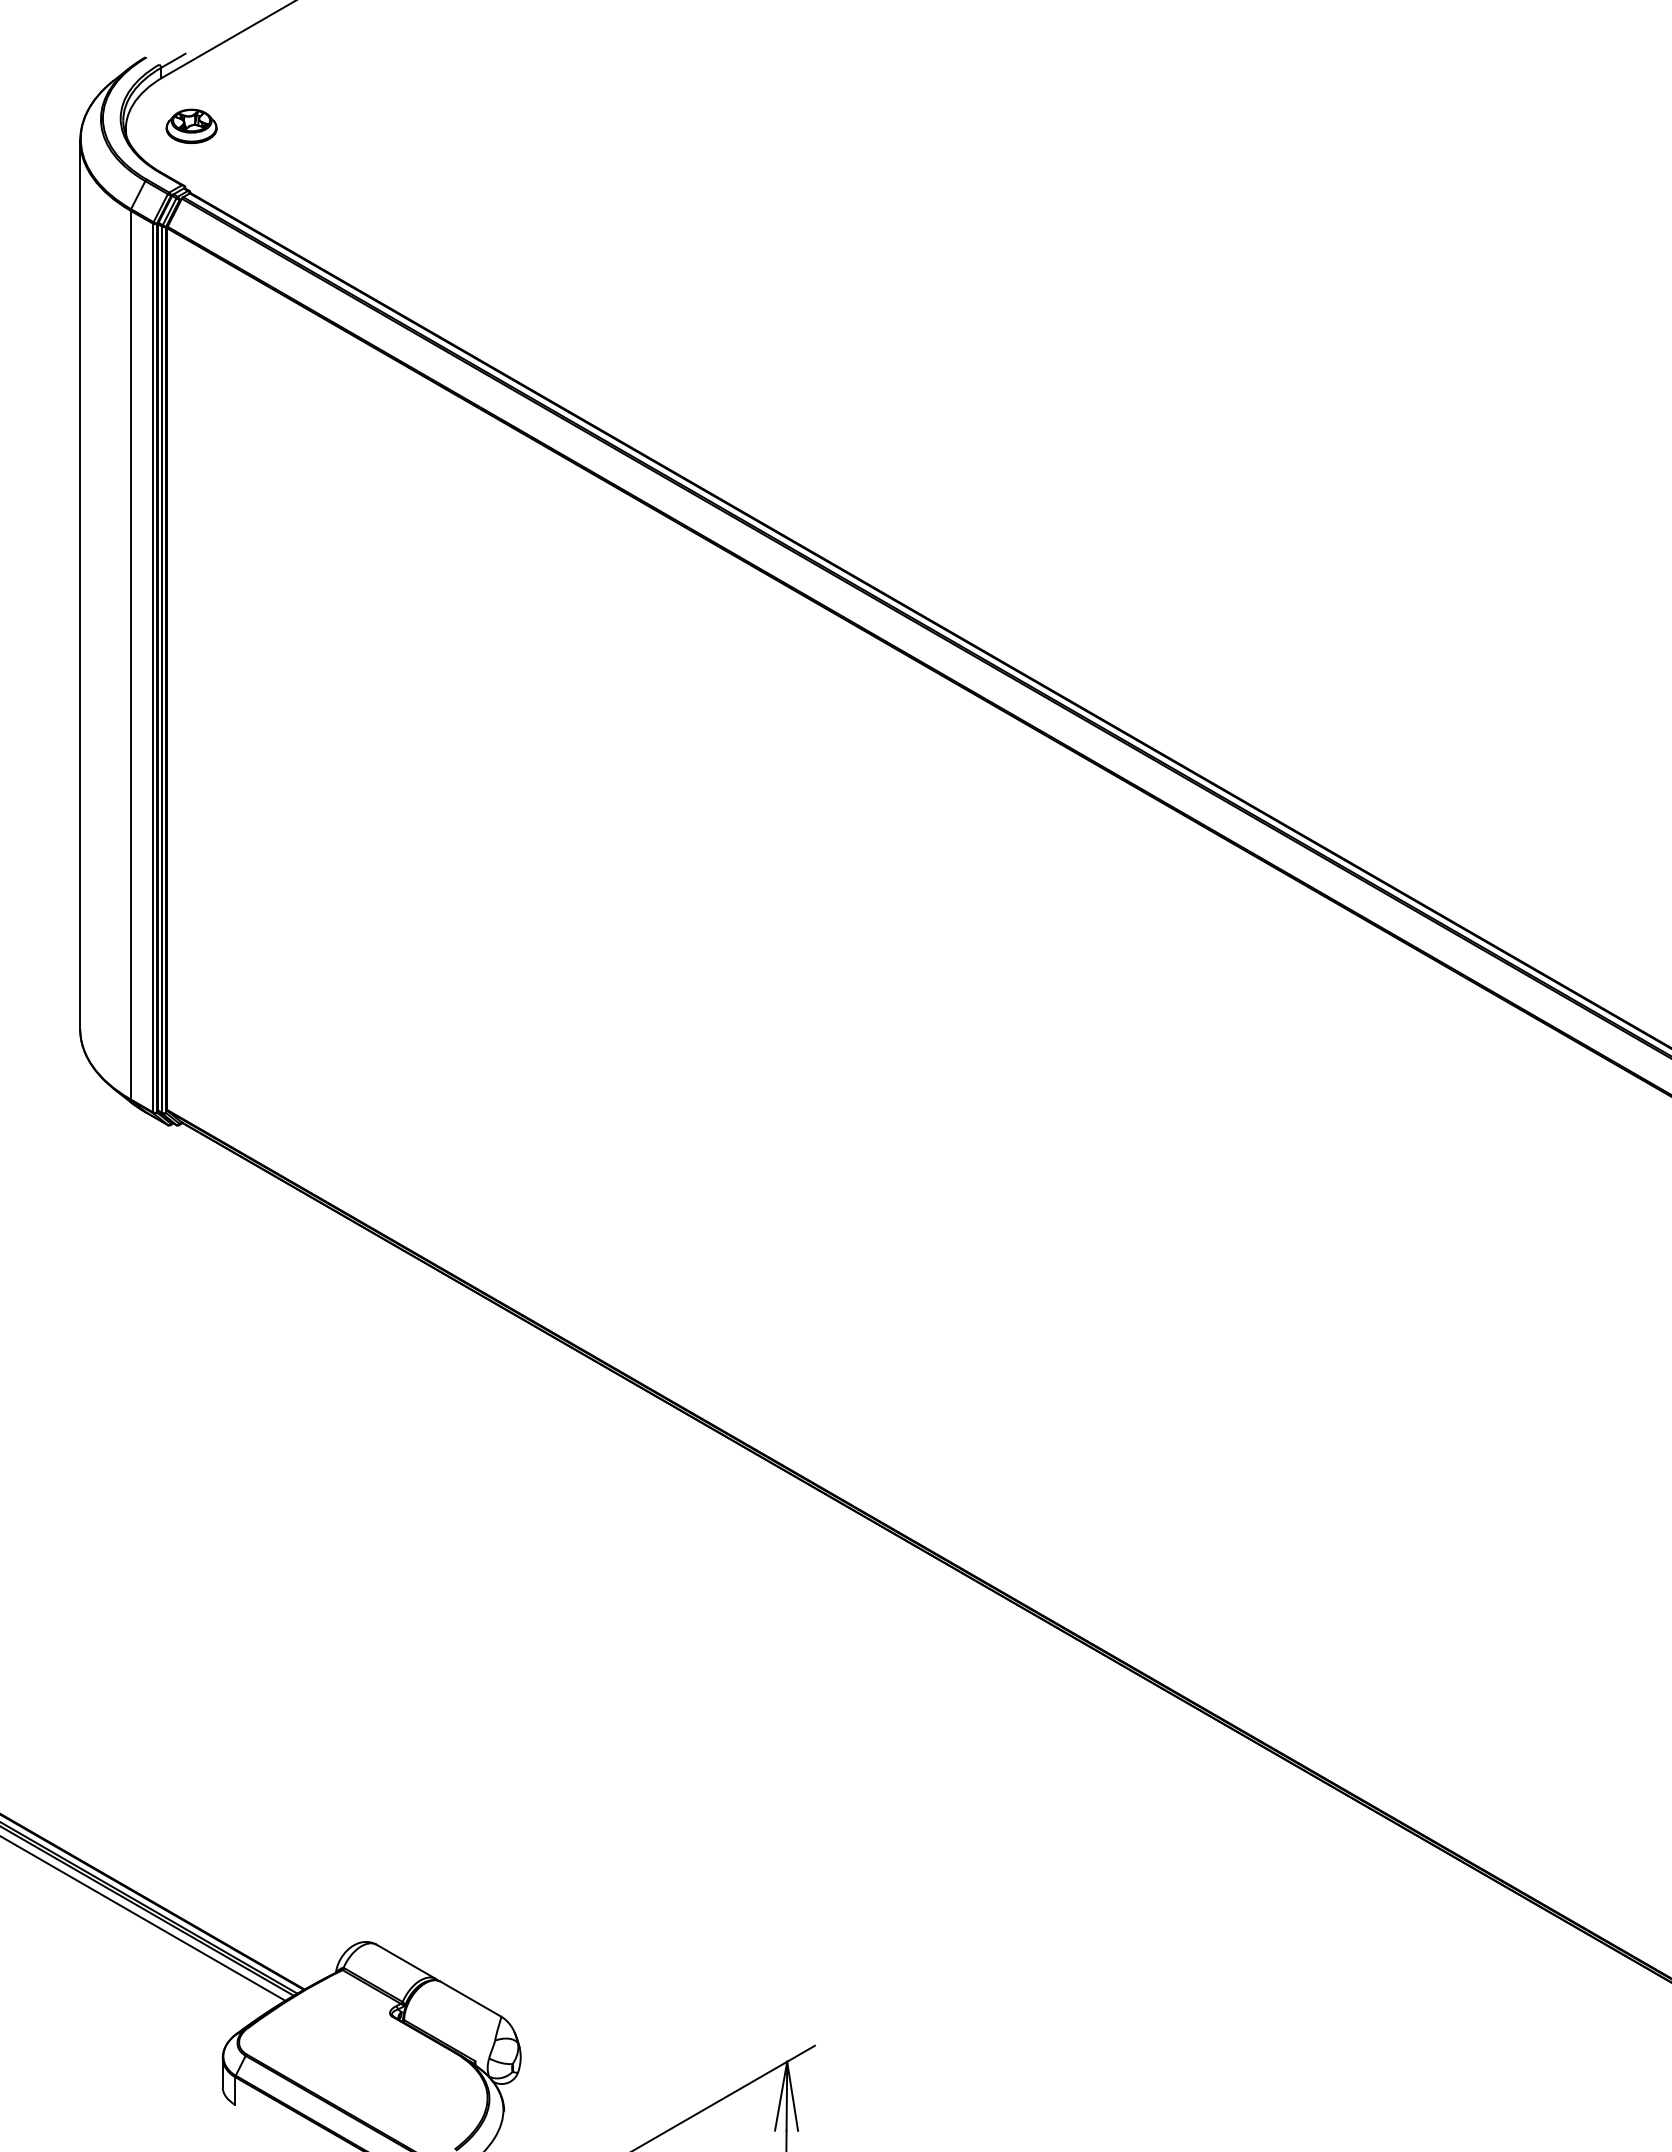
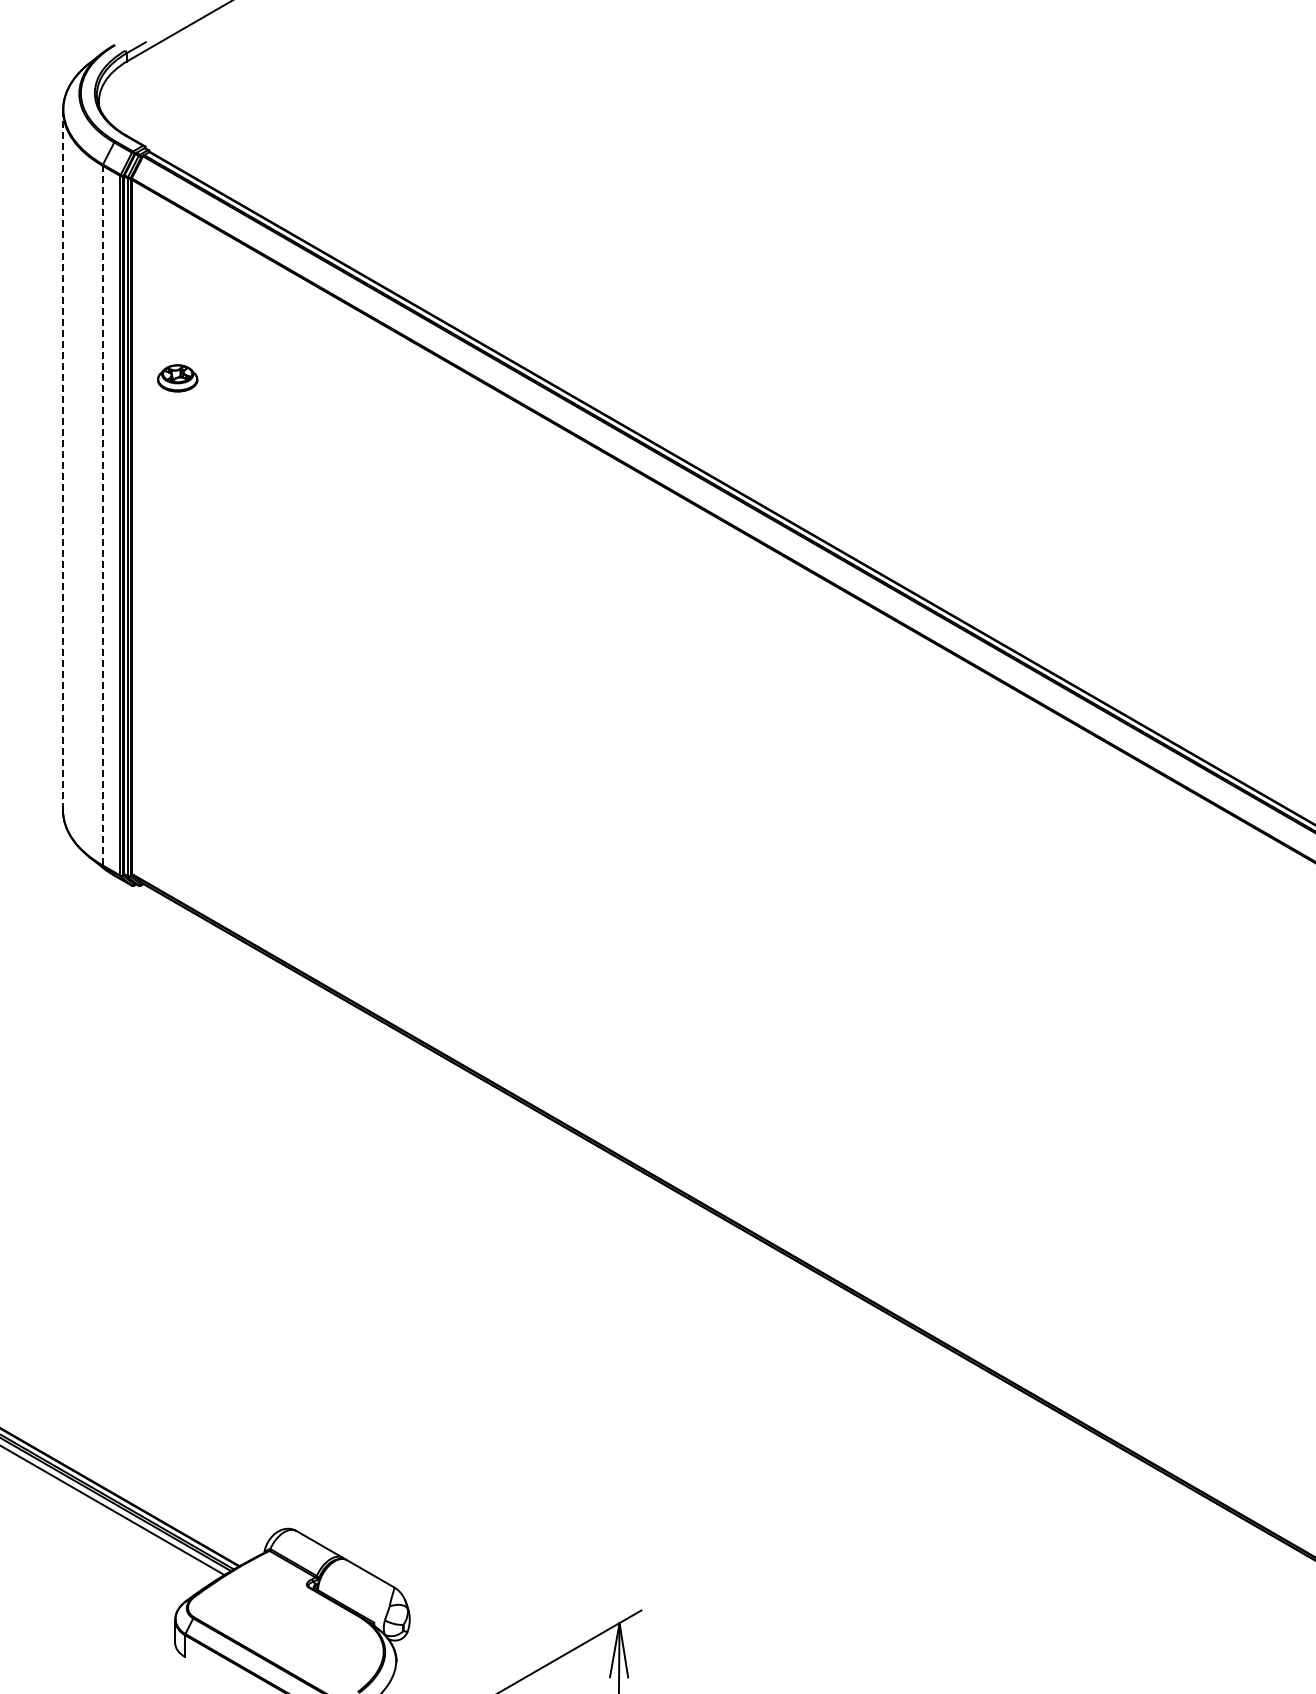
part: (191, 126) -> (177, 378), moved
line: (79, 585) -> (62, 460), solid -> dashed
line: (130, 654) -> (102, 515), solid -> dashed

